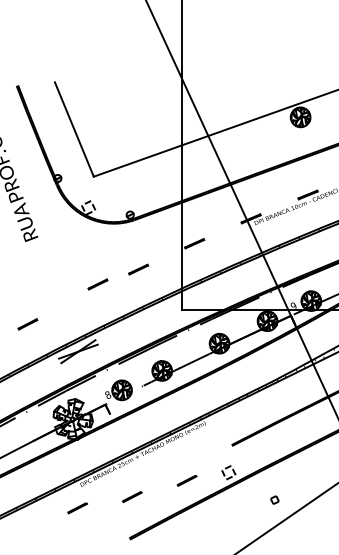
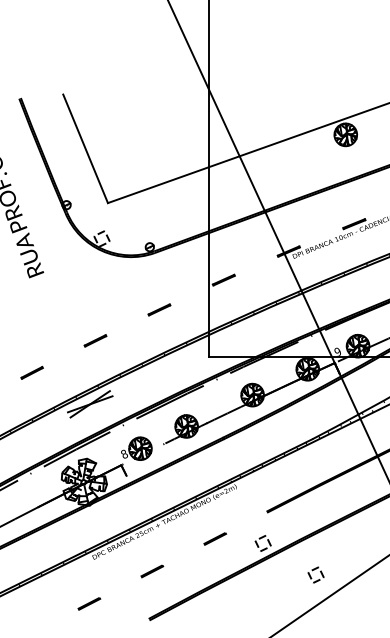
line: (97, 284) -> (94, 340), moved
line: (186, 480) -> (214, 538), moved
part: (274, 499) -> (315, 574), size x1.67
line: (77, 508) -> (89, 604), moved

